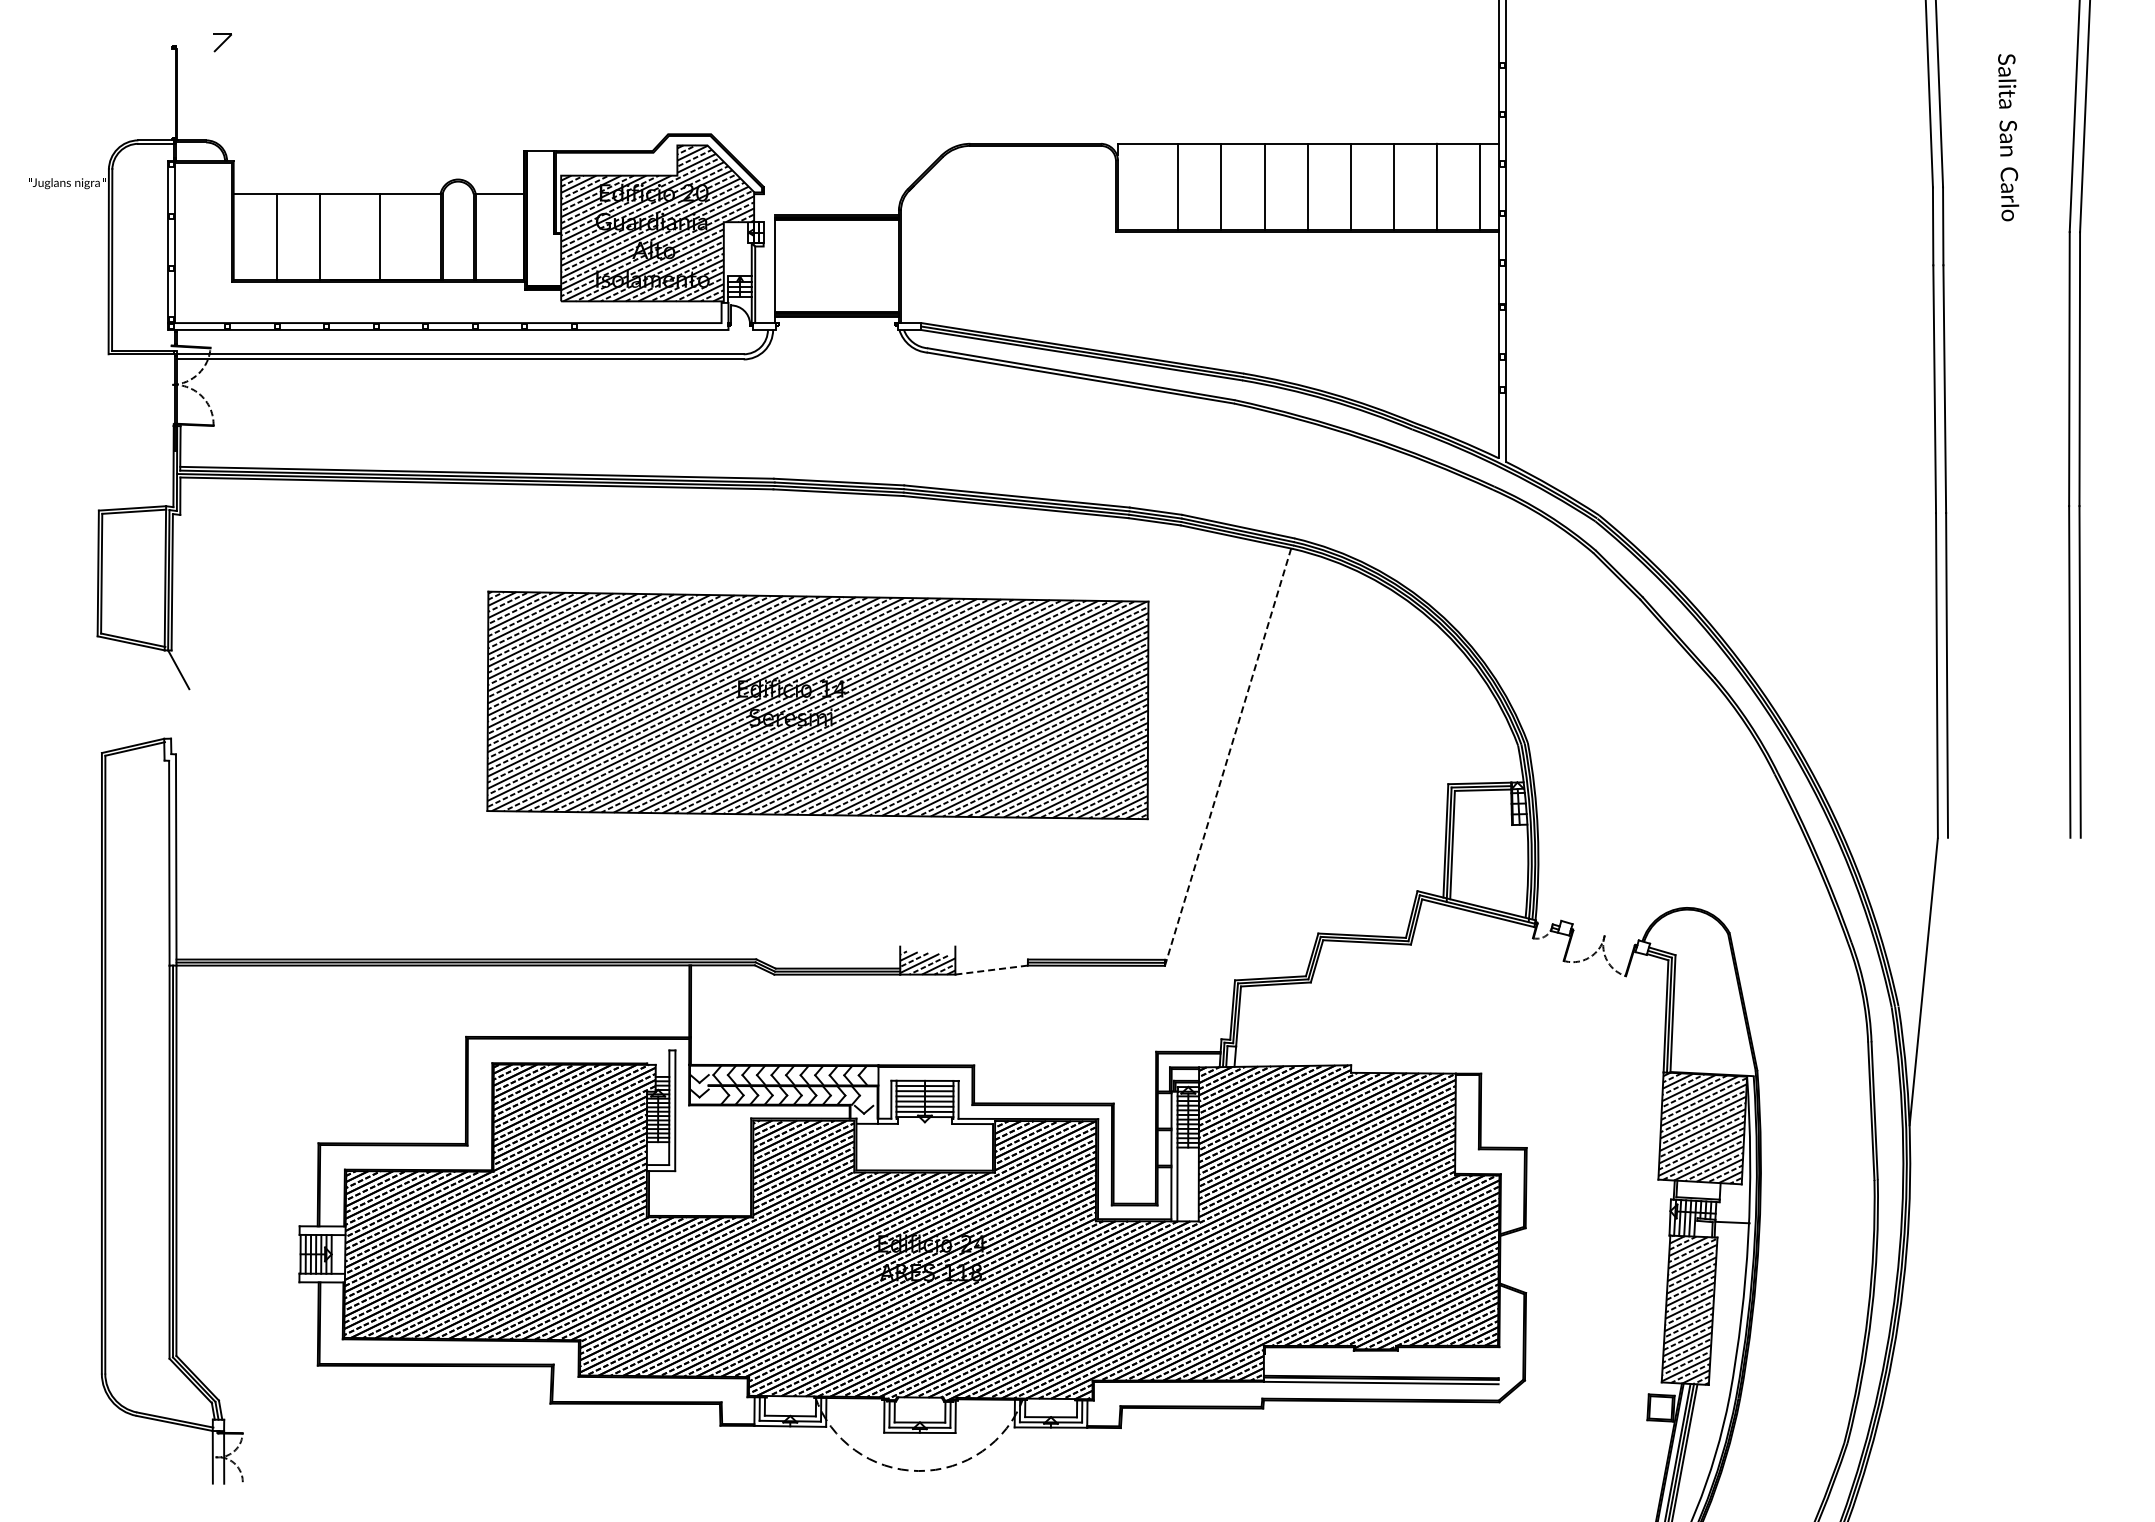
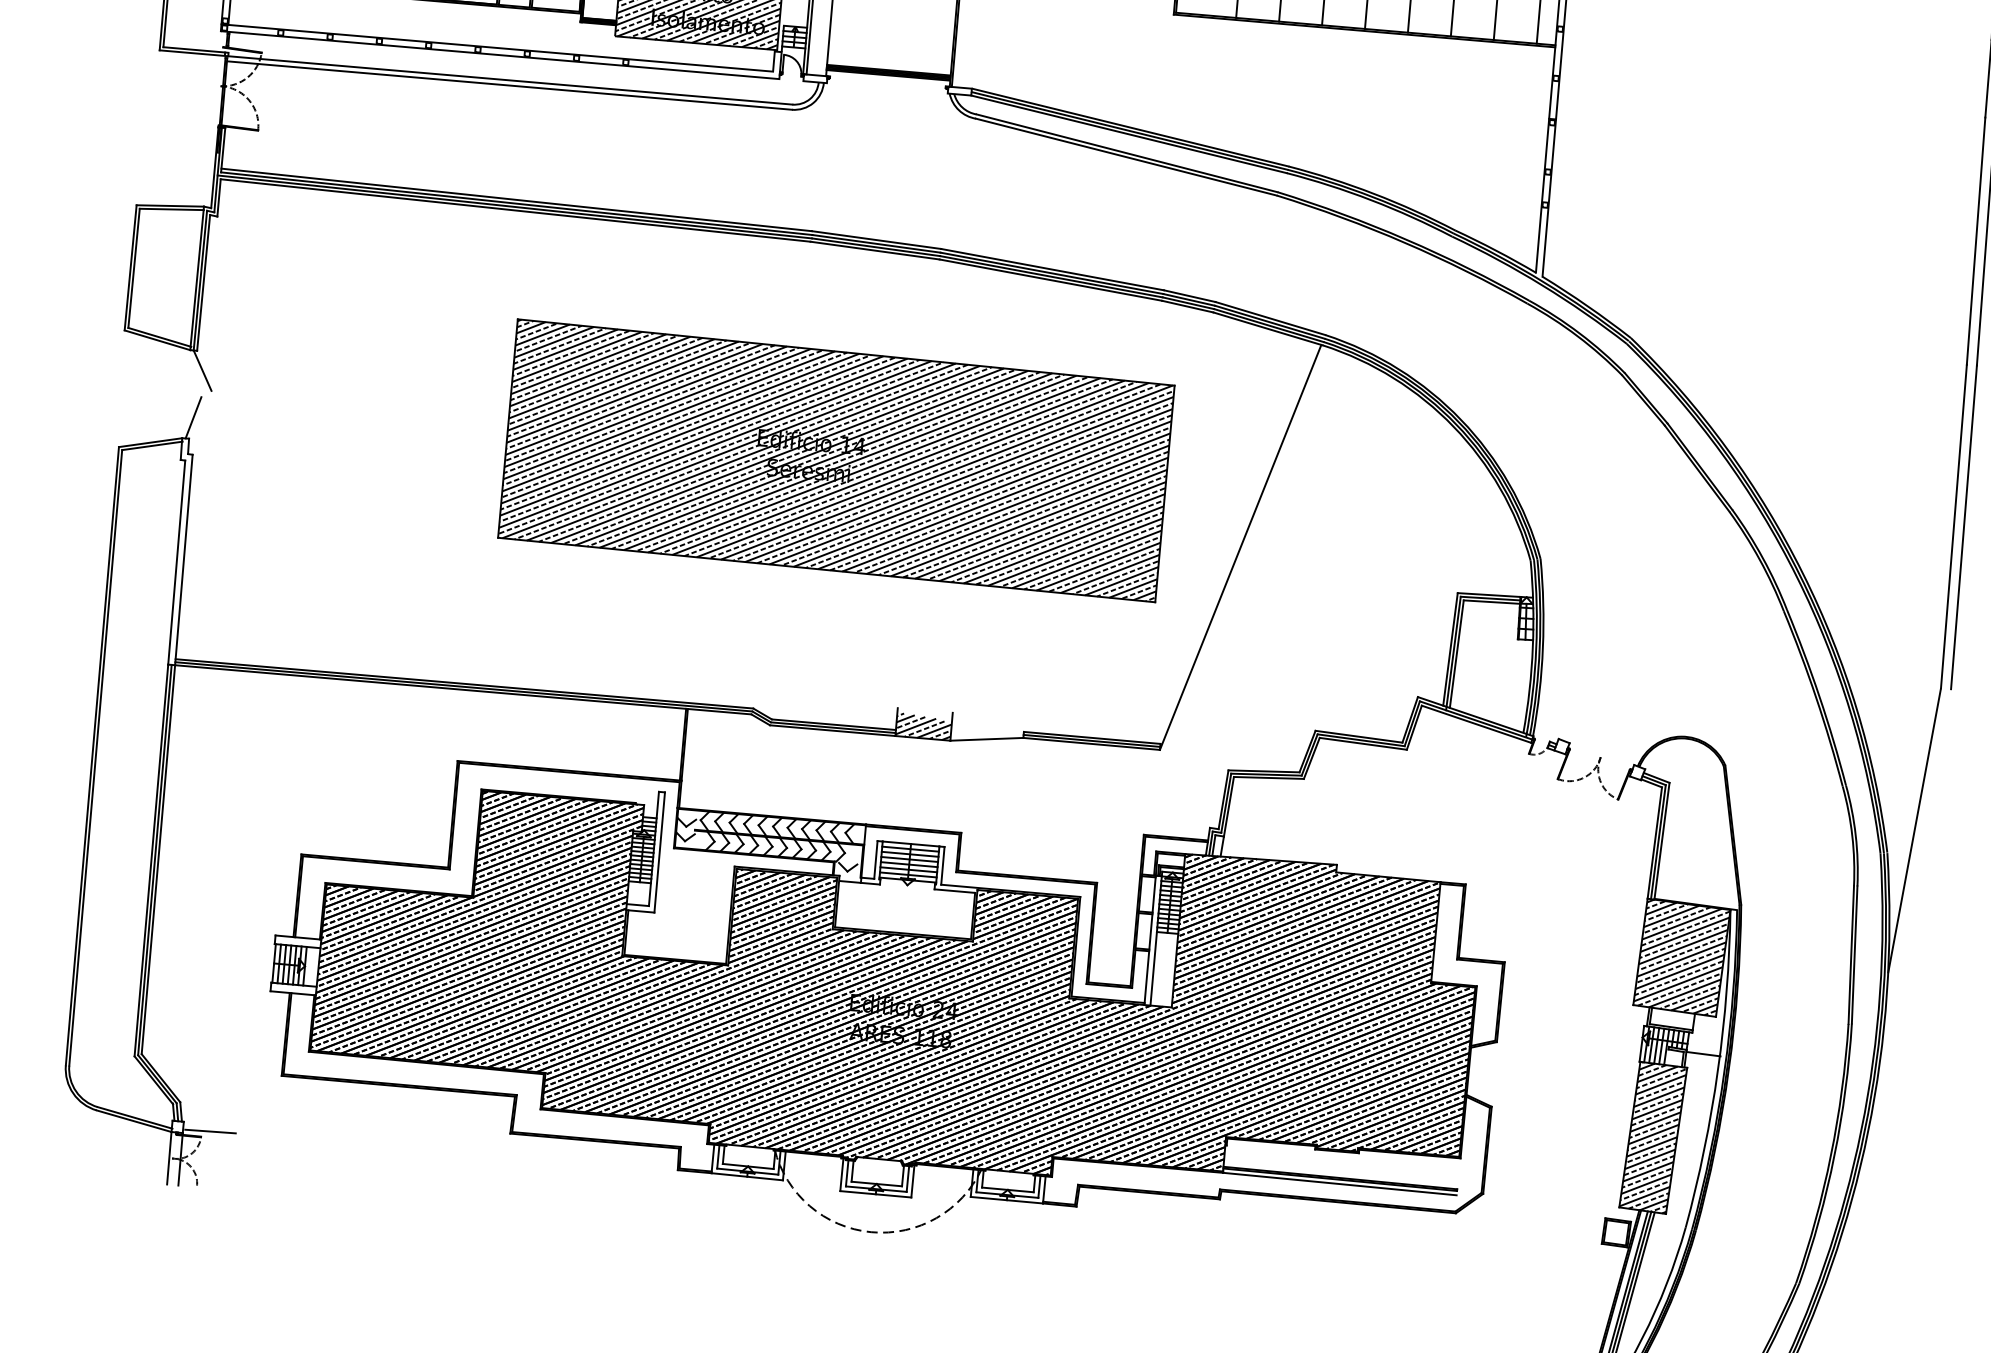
line: (173, 717) -> (193, 417), added
line: (1228, 757) -> (1241, 547), dashed -> solid
line: (991, 970) -> (986, 739), dashed -> solid
line: (251, 1426) -> (210, 1130), added

